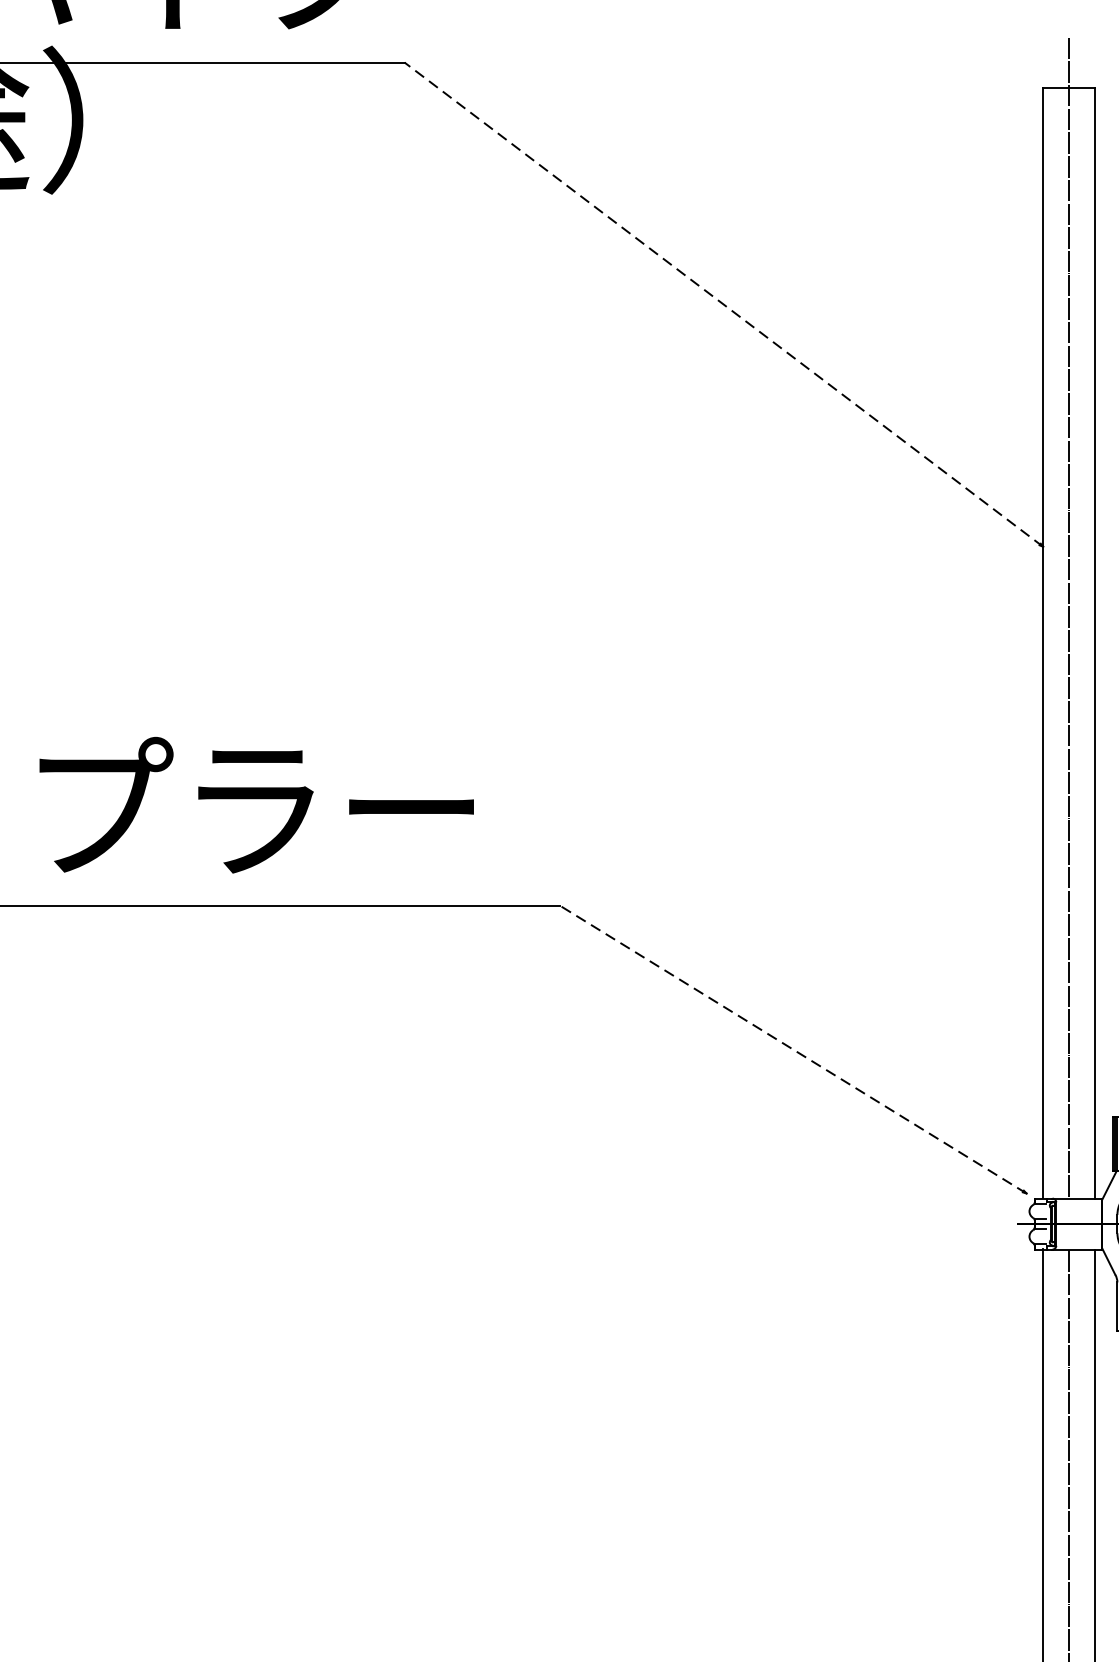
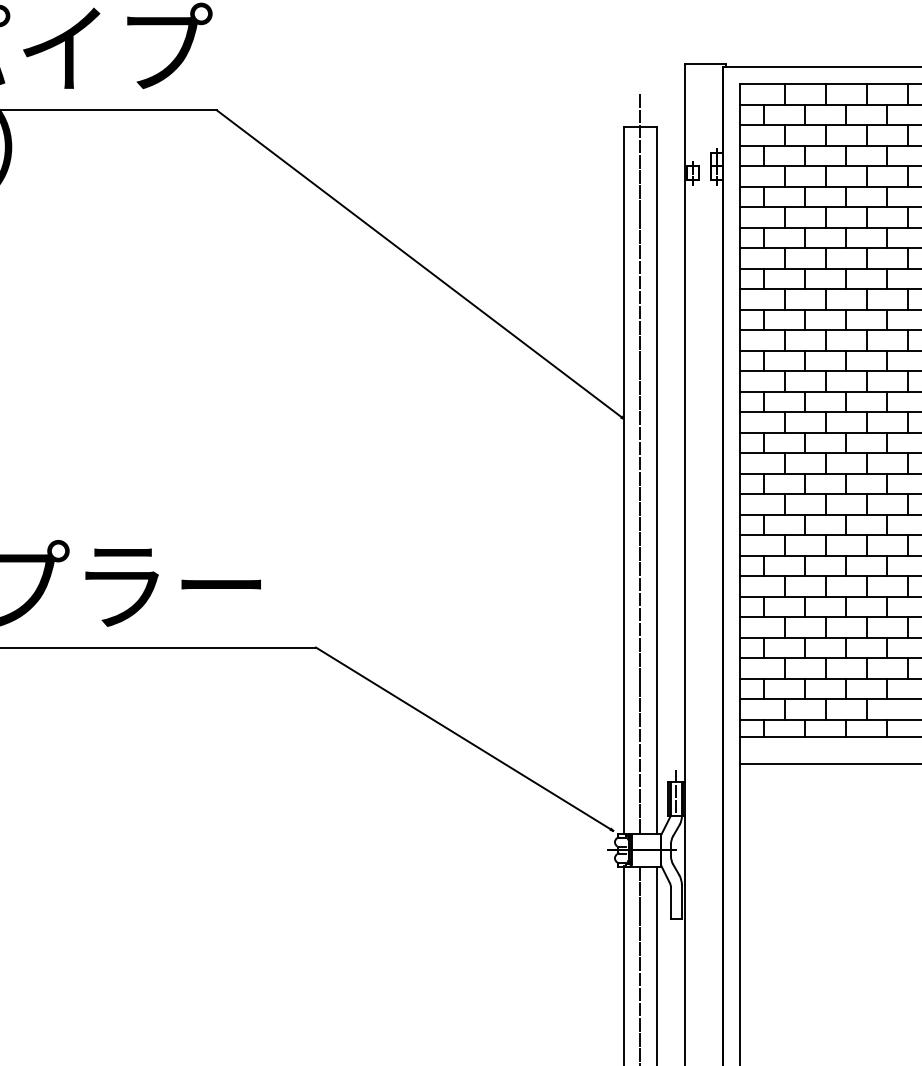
line: (722, 304) -> (419, 264), dashed -> solid
line: (793, 1050) -> (464, 739), dashed -> solid

